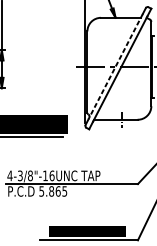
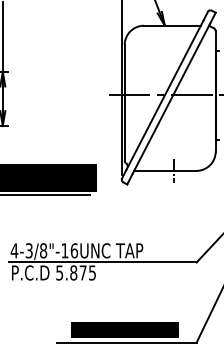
line: (115, 66) -> (164, 95), dashed -> solid
text: (57, 191) -> (82, 272), 5.865 -> 5.875

